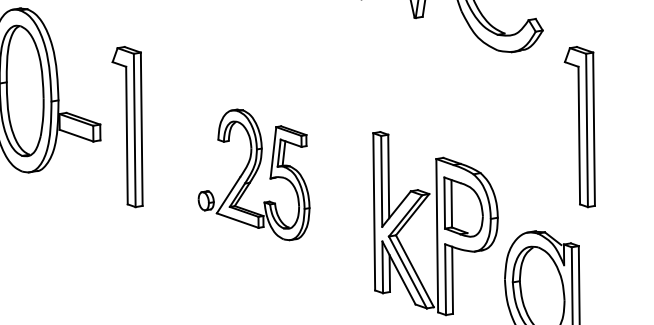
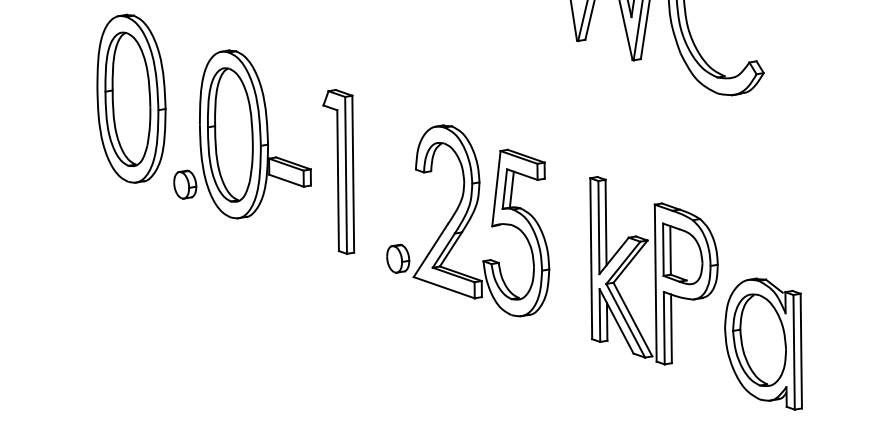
part: (579, 126) -> (801, 171), removed
part: (254, 174) -> (468, 220), size x1.43

